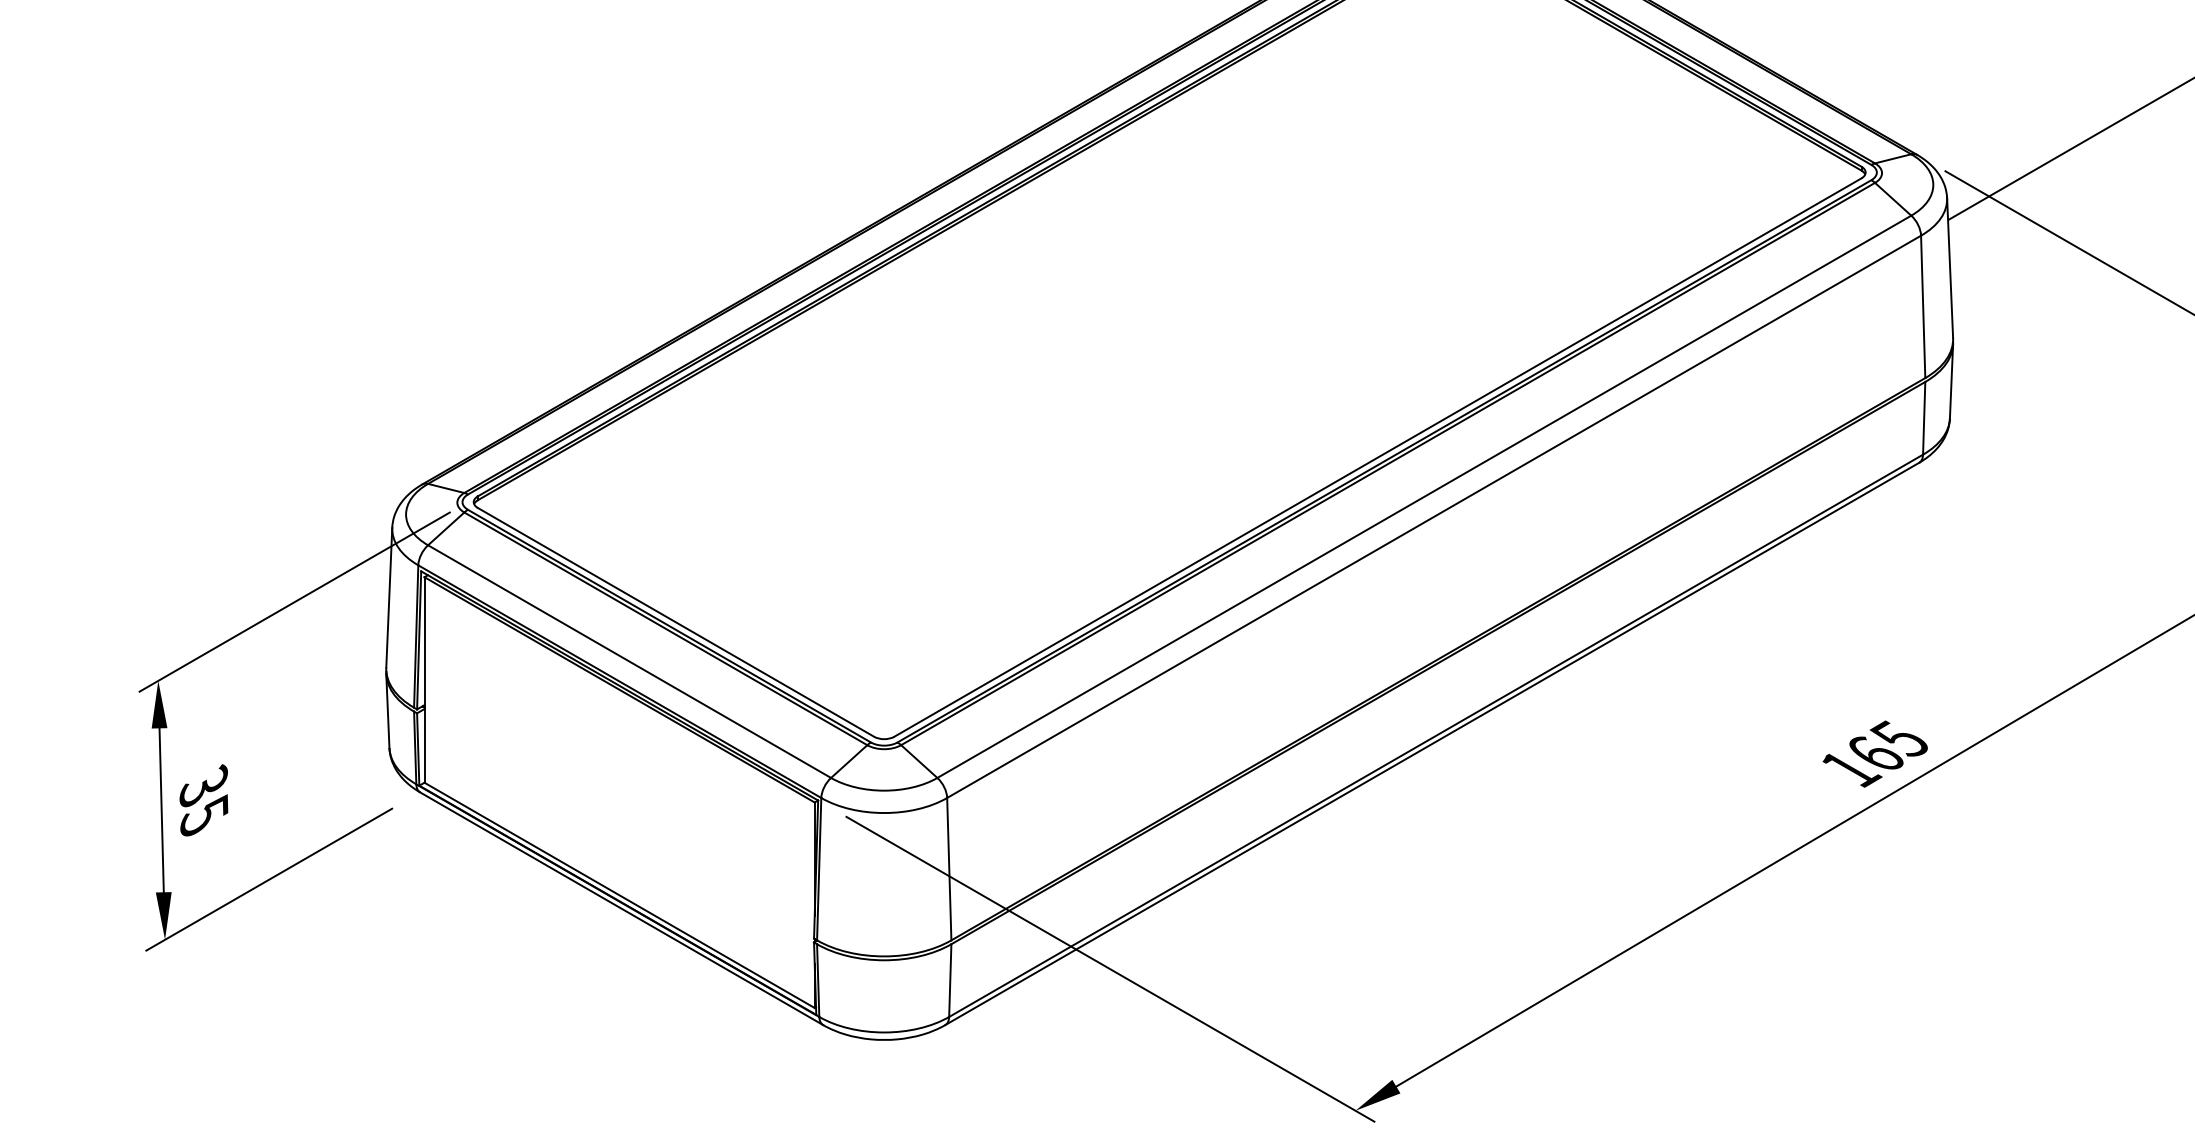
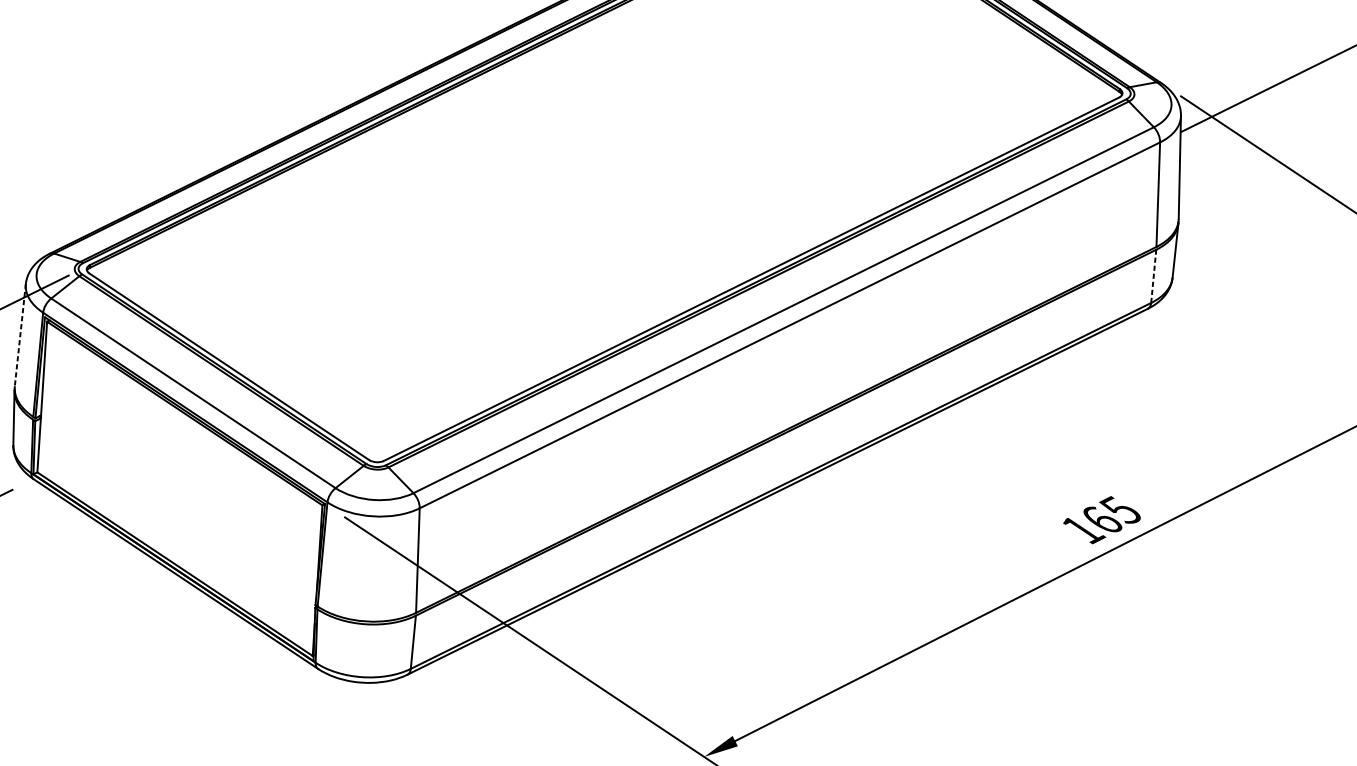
line: (1924, 417) -> (1154, 275), solid -> dashed
line: (389, 597) -> (20, 334), solid -> dashed

